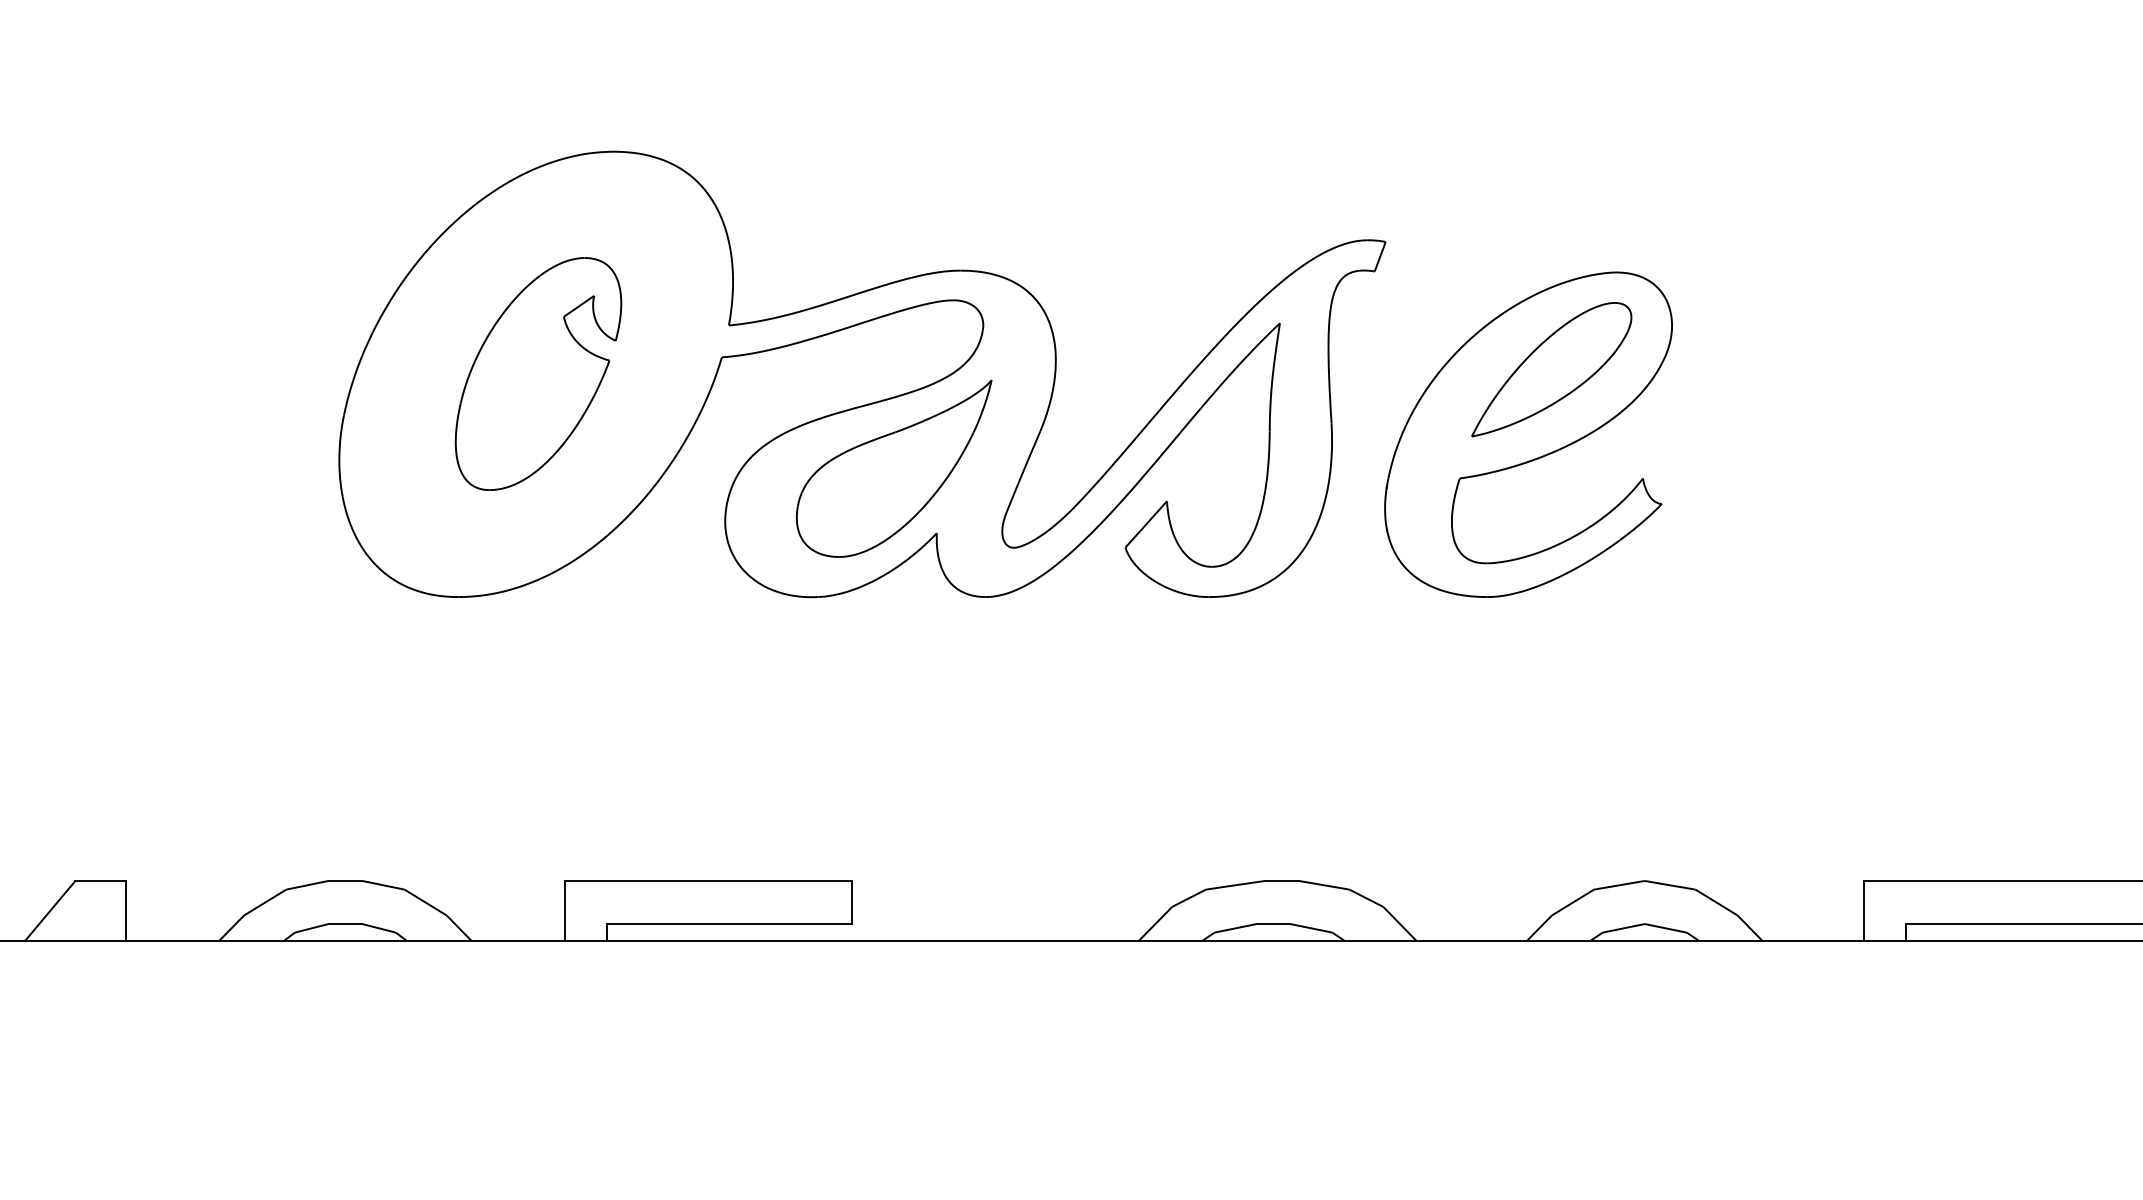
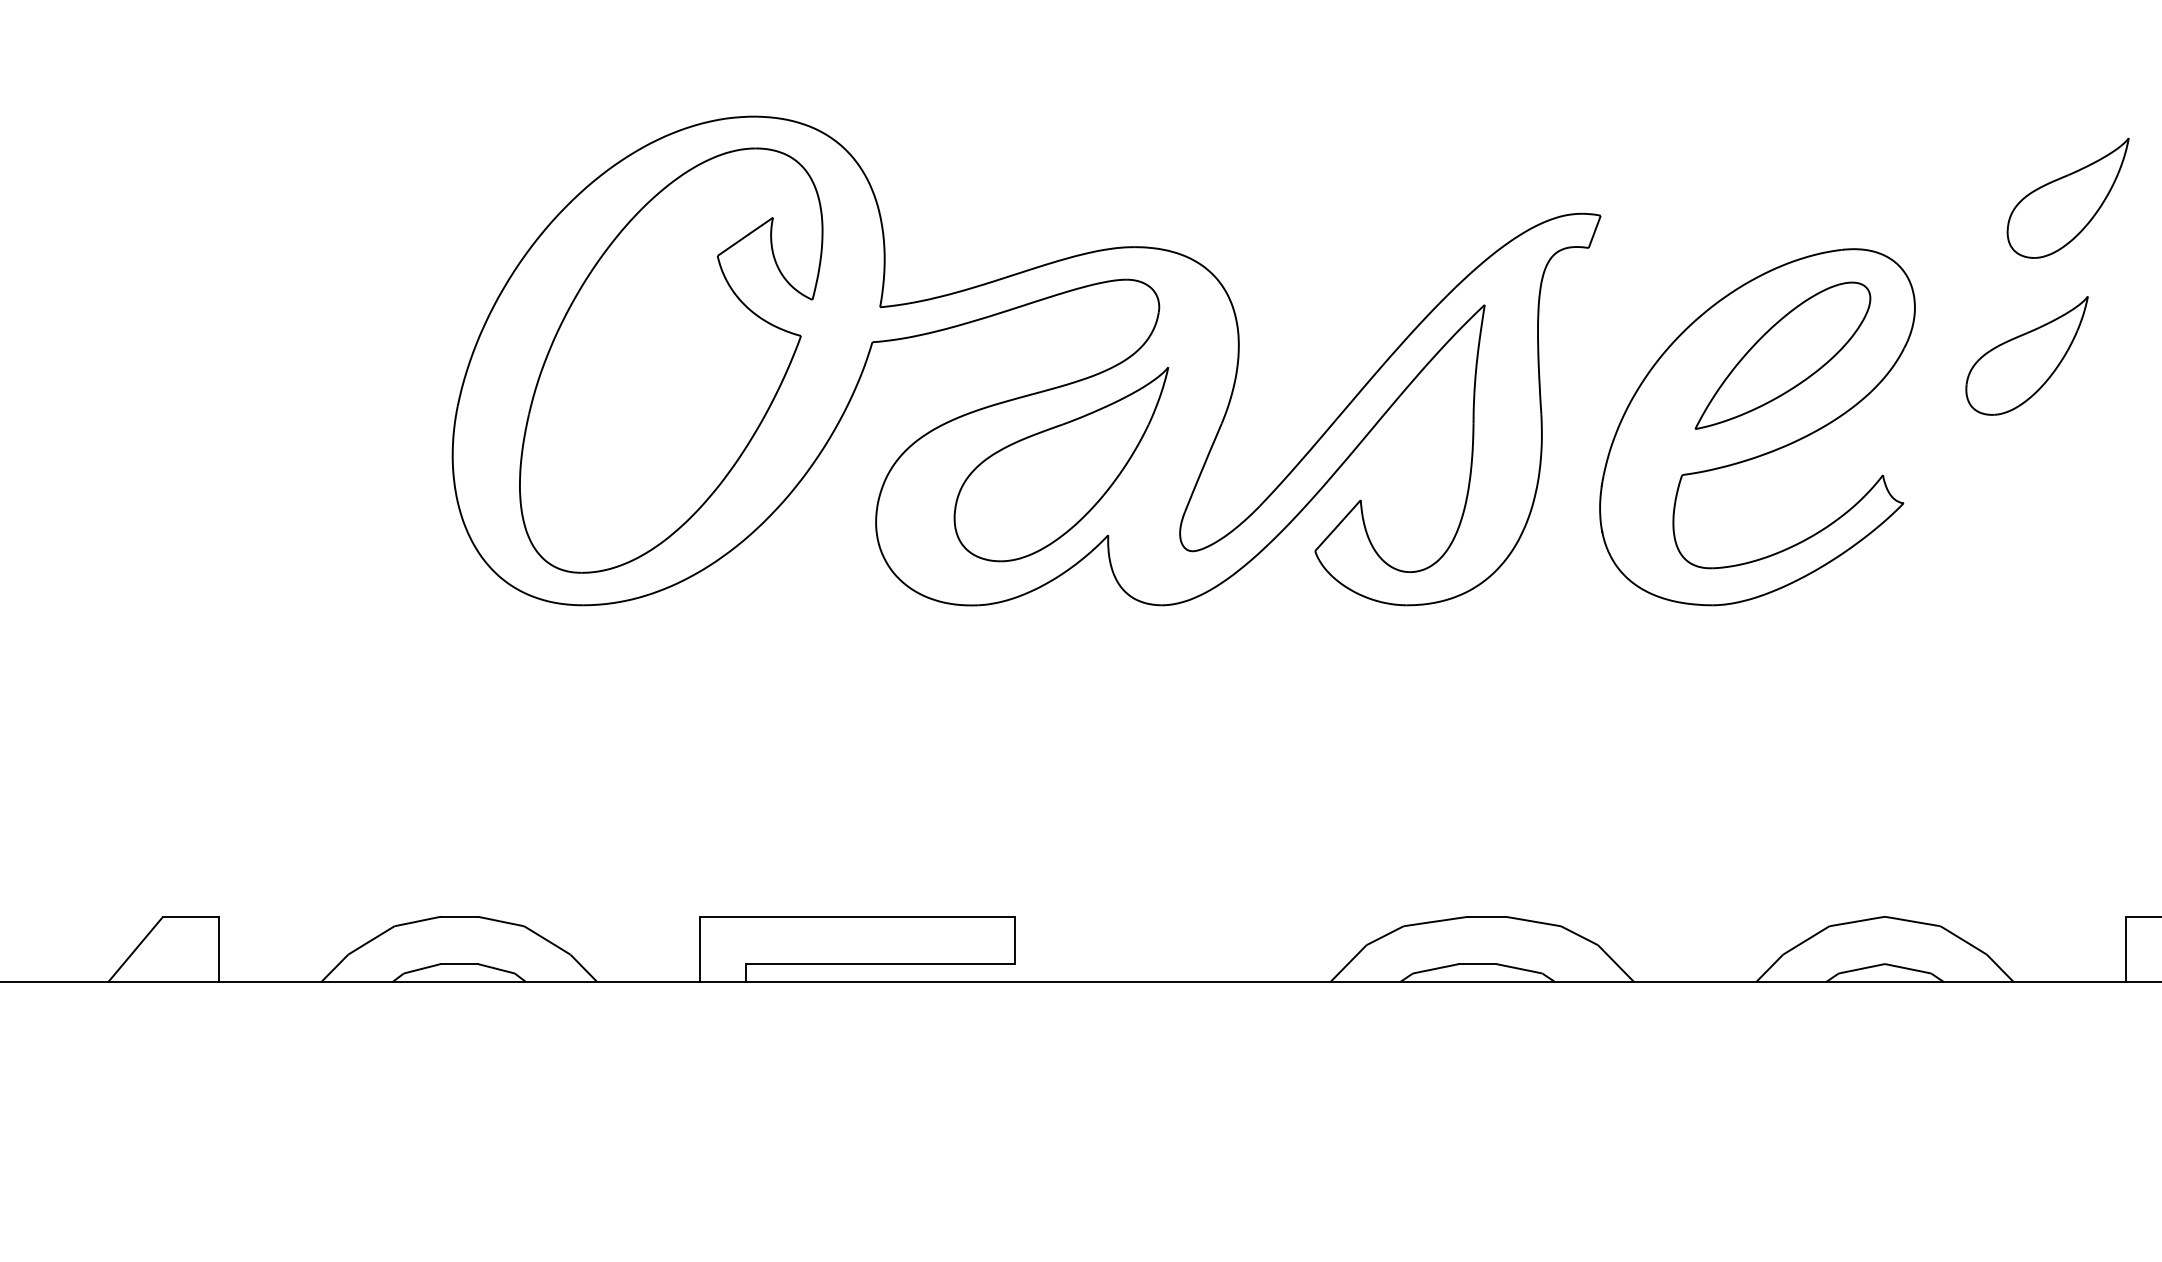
part: (1811, 226) -> (2067, 198), added
part: (1774, 369) -> (2027, 355), added
part: (538, 373) -> (671, 359), size x1.67

